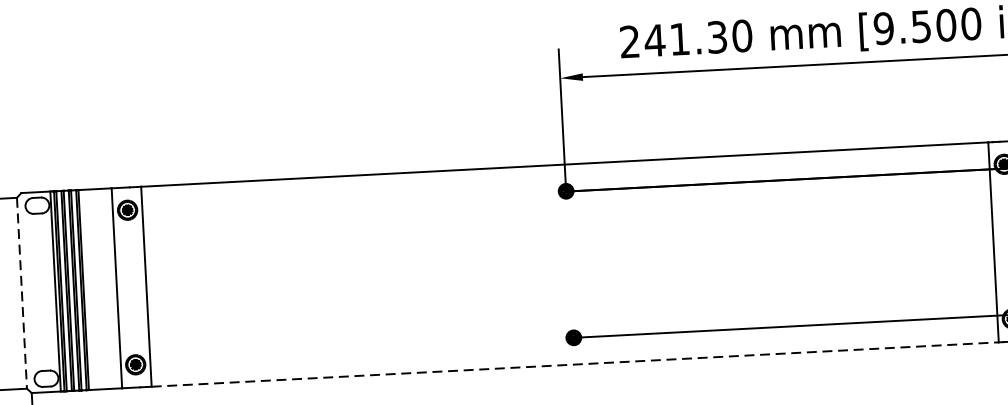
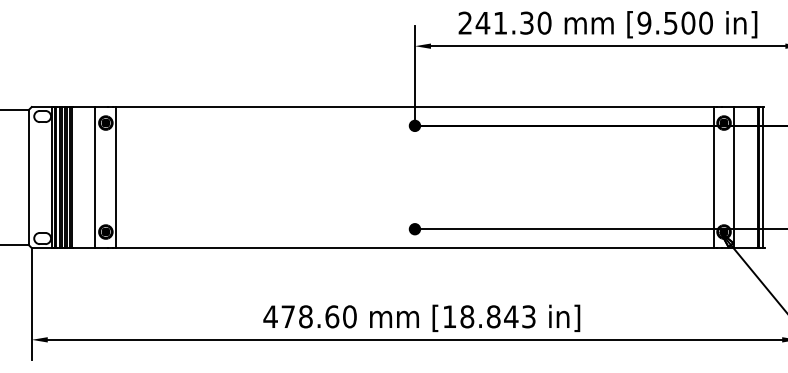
line: (21, 294) -> (28, 178), dashed -> solid
line: (574, 365) -> (414, 248), dashed -> solid

